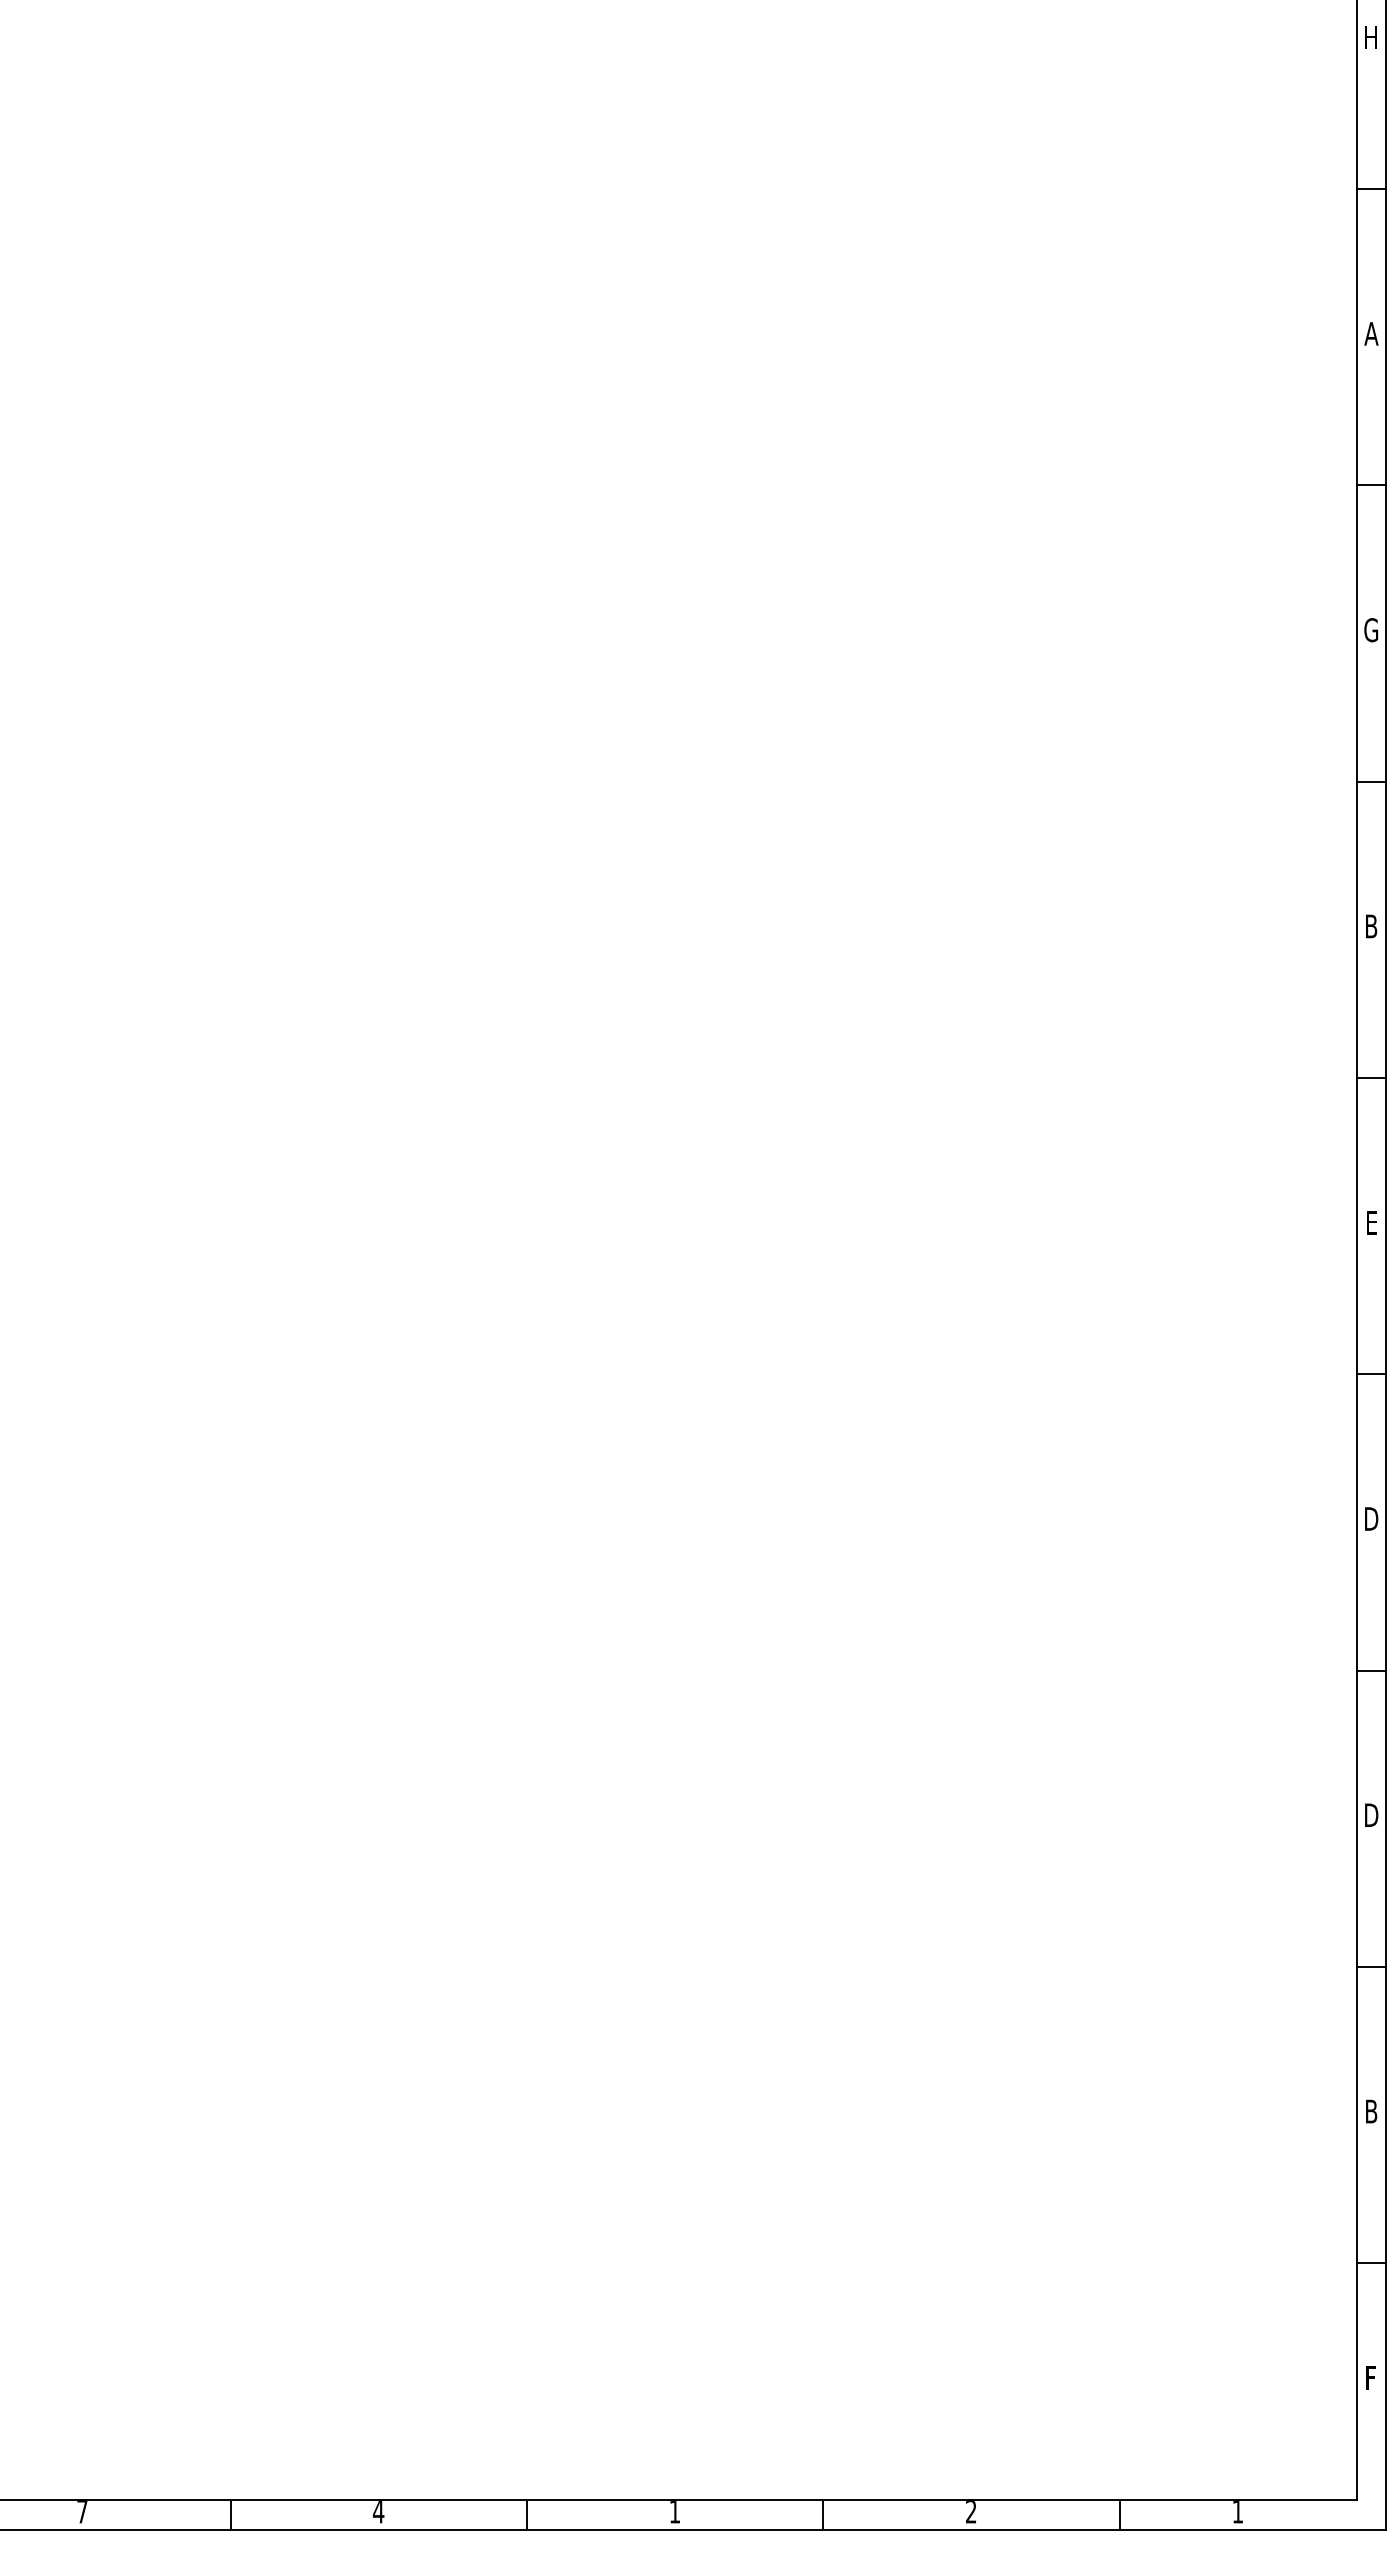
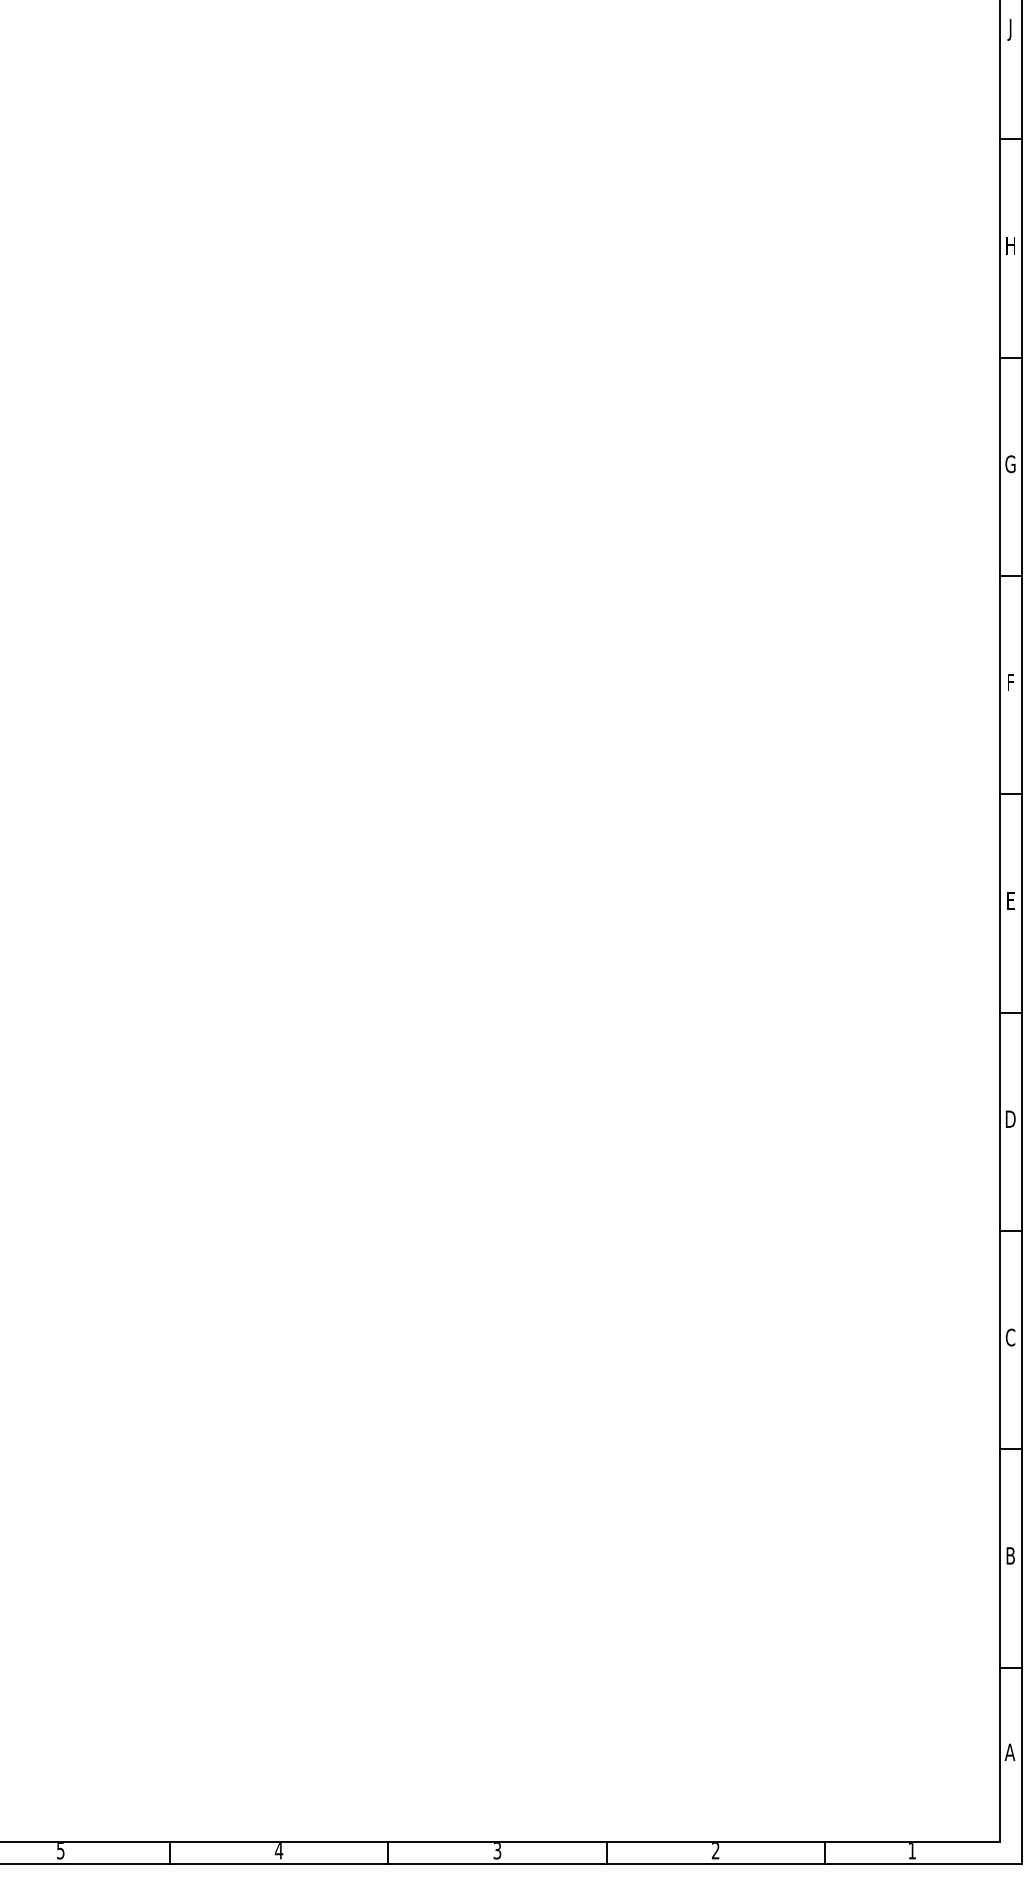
text: (1370, 40) -> (1009, 29), H -> J
text: (1371, 333) -> (1010, 245), A -> H
text: (1371, 926) -> (1010, 682), B -> F
text: (1371, 1815) -> (1010, 1337), D -> C
text: (1370, 2377) -> (1009, 1751), F -> A
text: (82, 2512) -> (60, 1851), 7 -> 5
text: (674, 2512) -> (497, 1851), 1 -> 3

